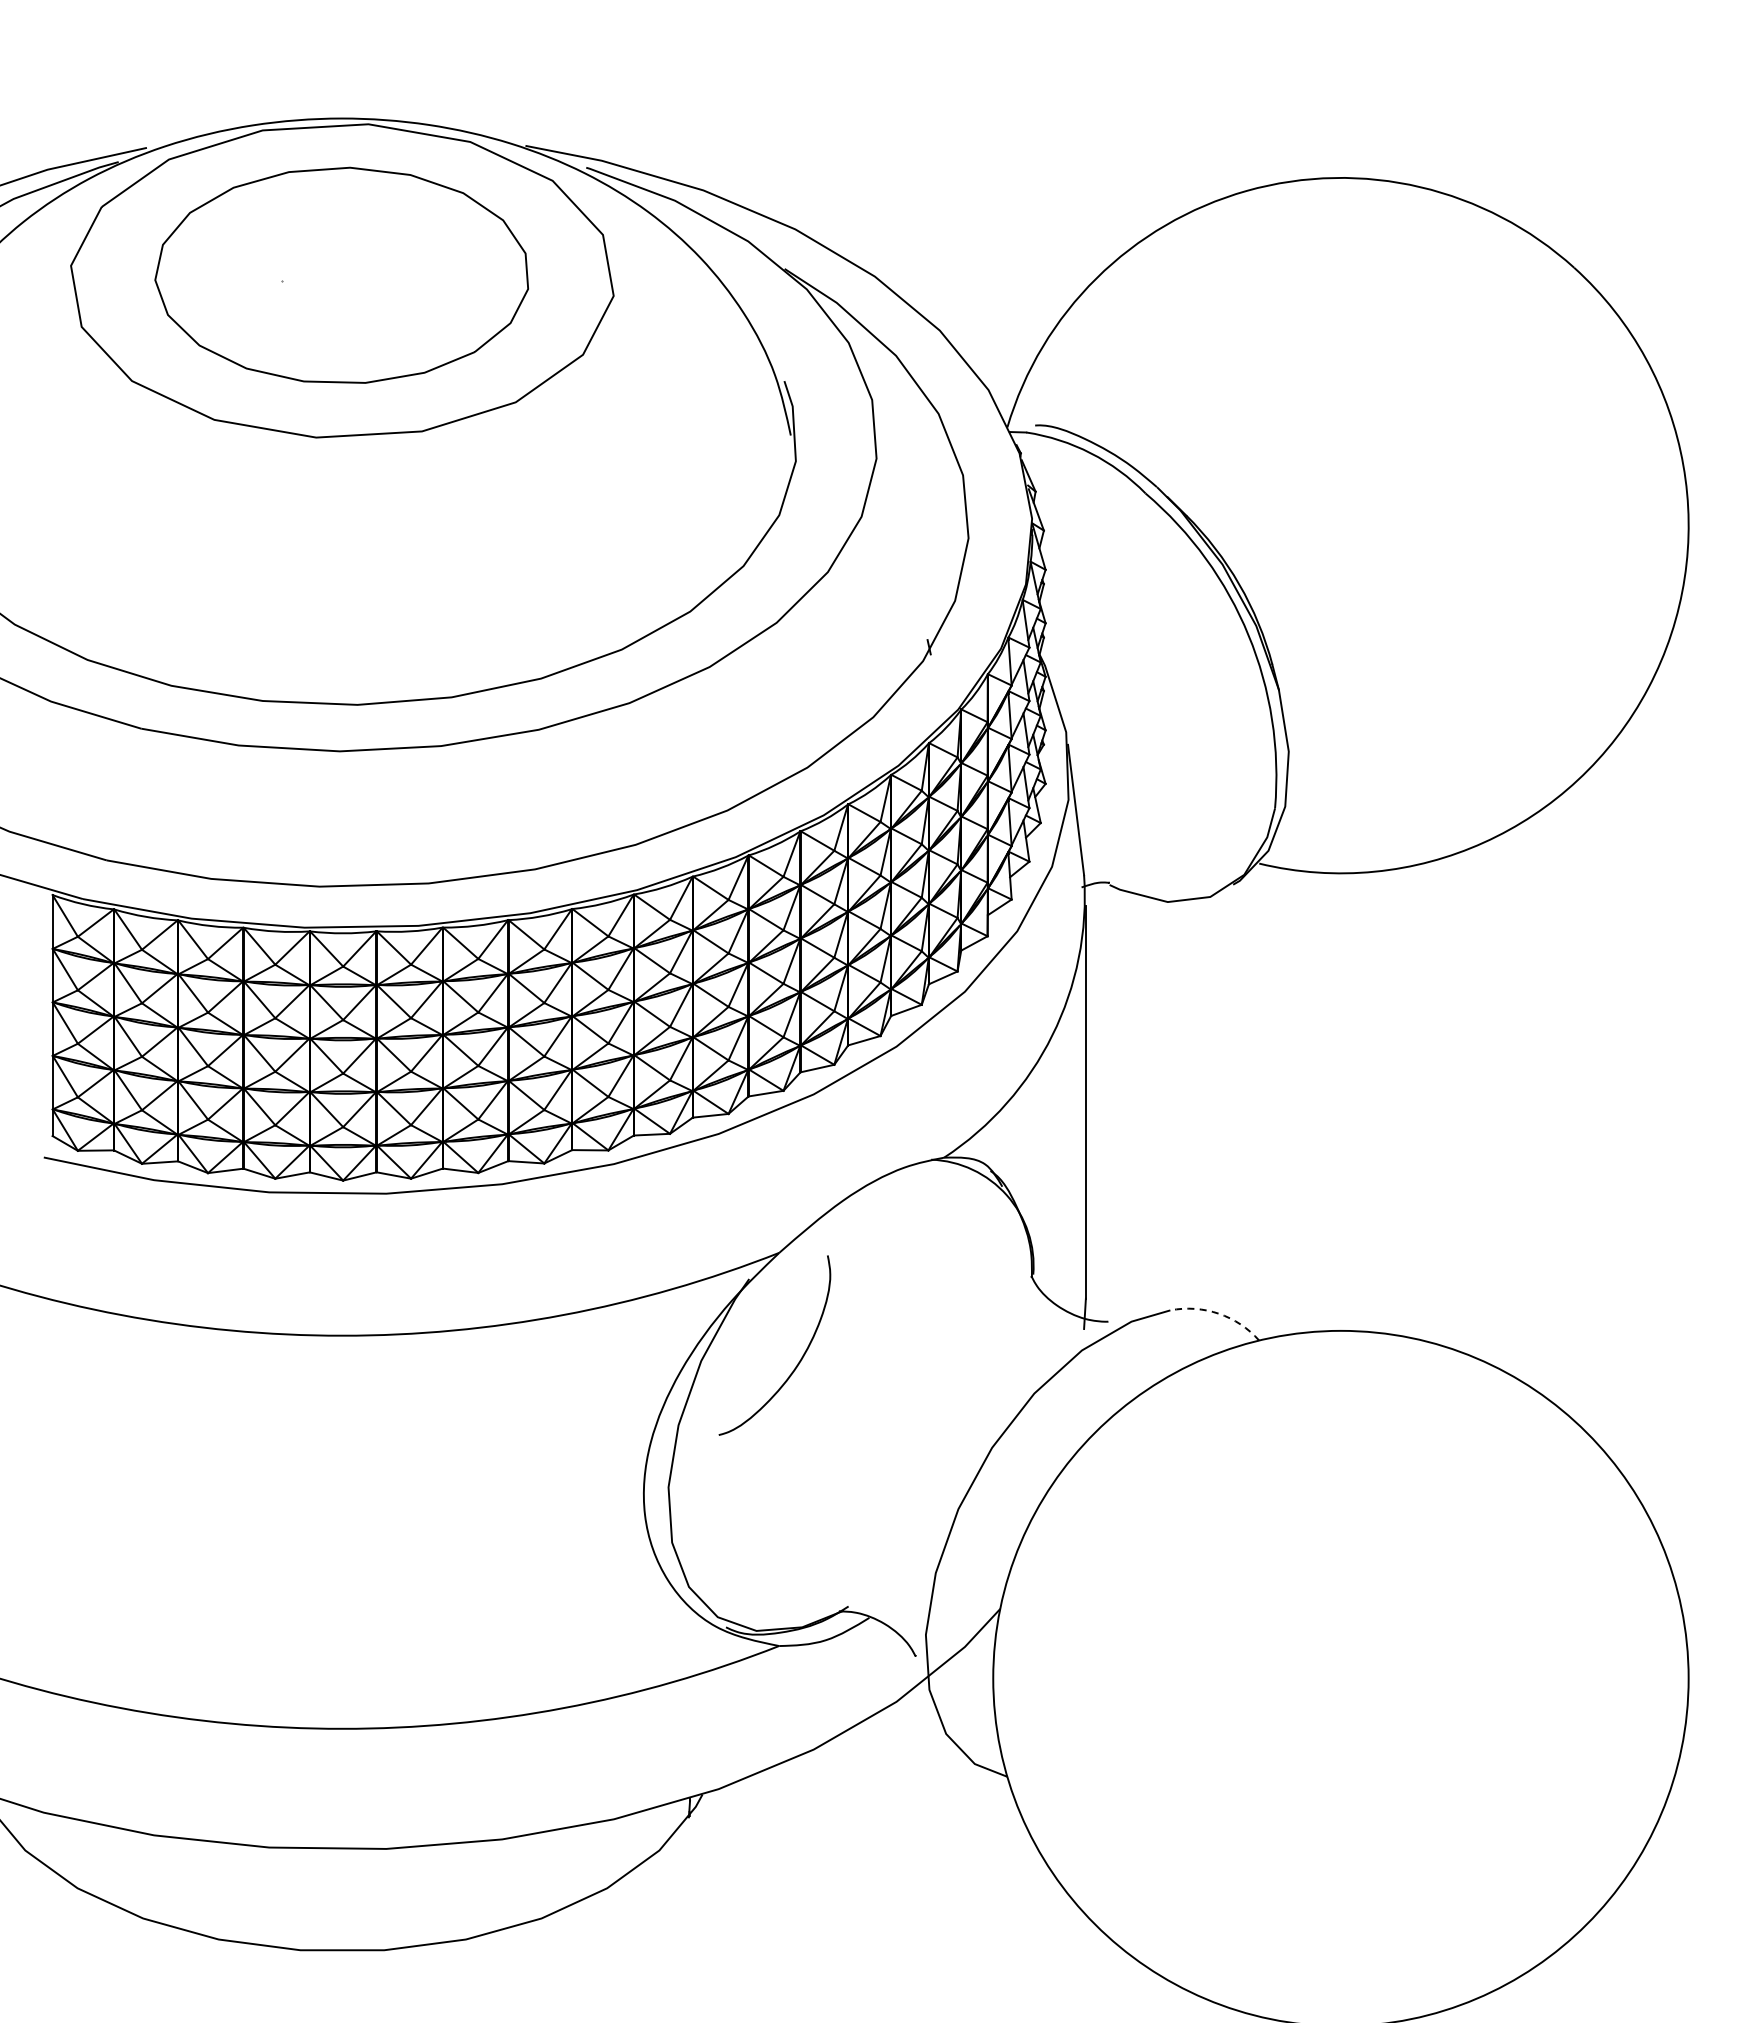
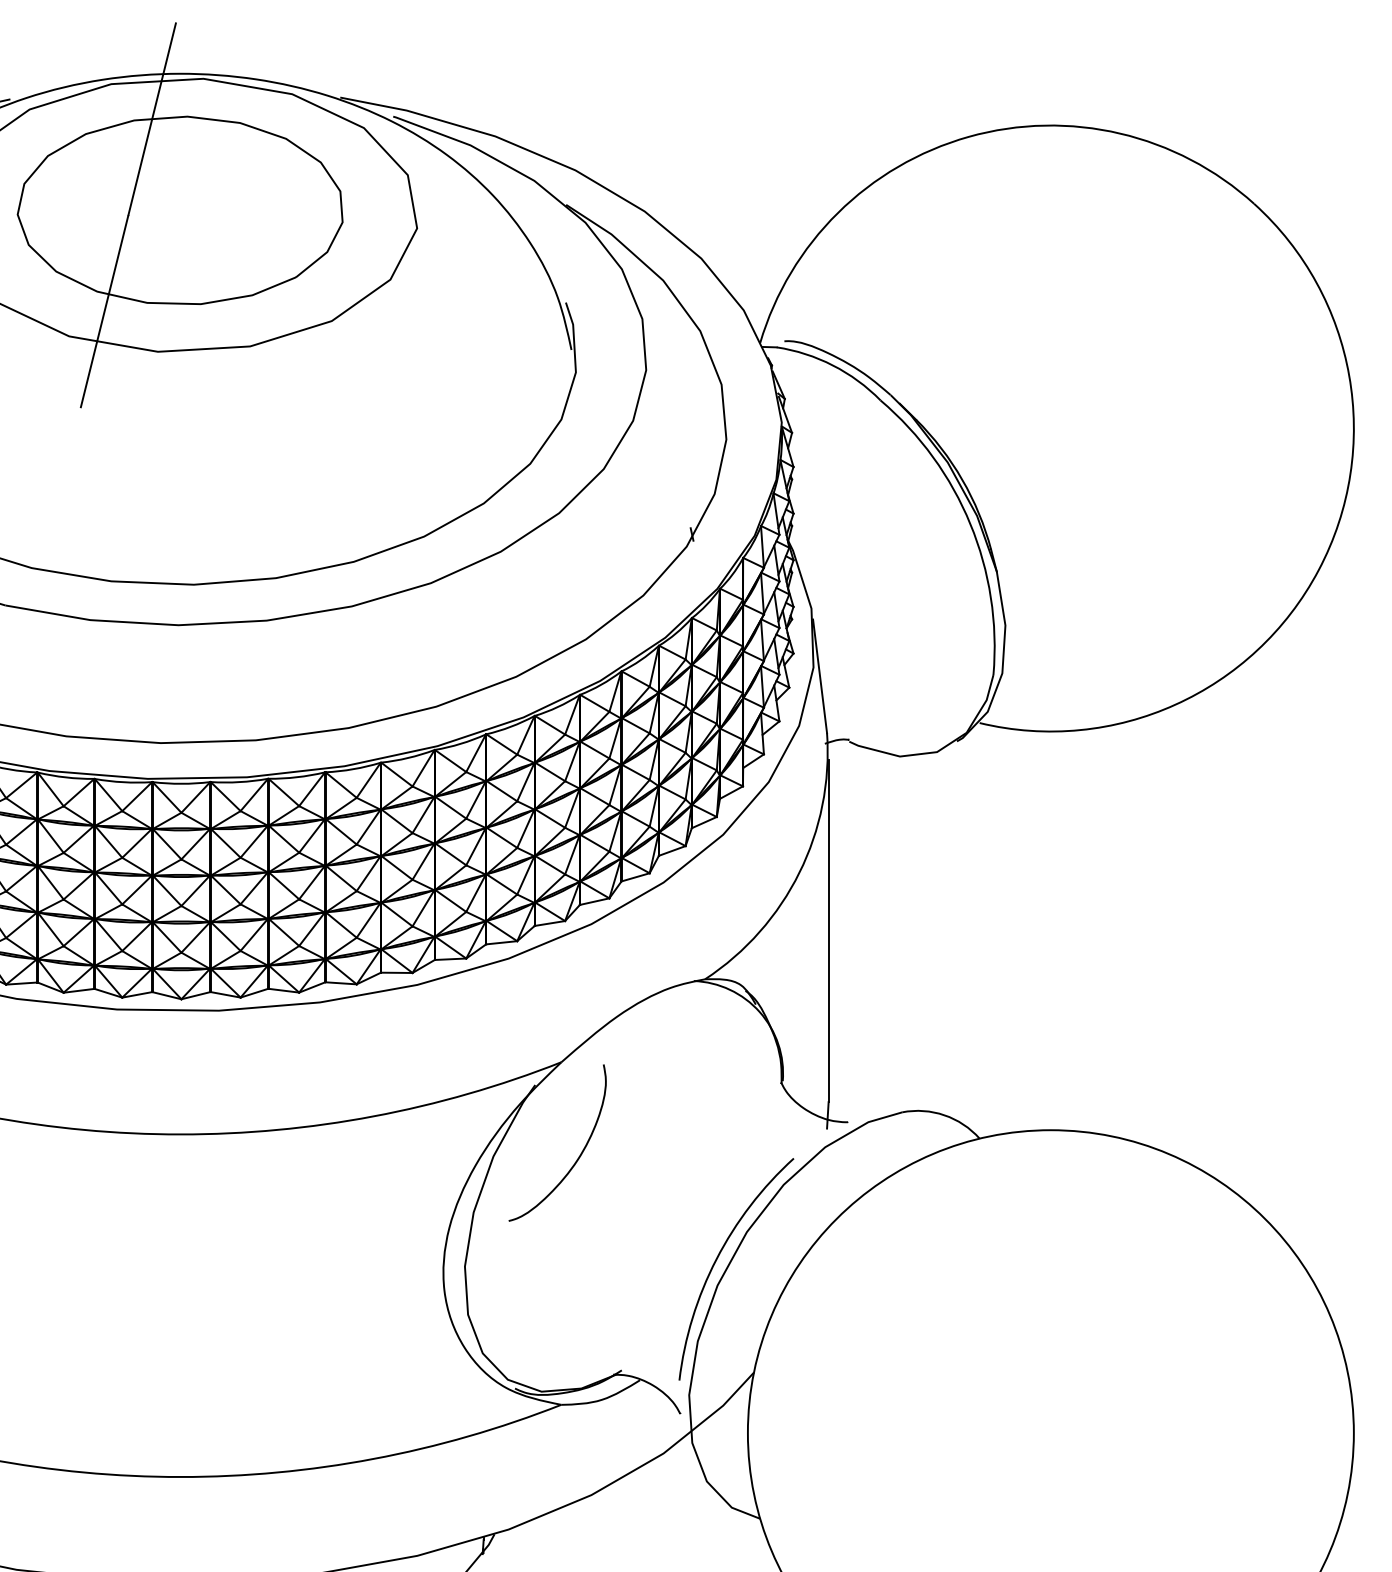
line: (281, 280) -> (127, 214), added
arc: (1218, 1313) -> (944, 1115), dashed -> solid
arc: (958, 1479) -> (717, 1259), added

